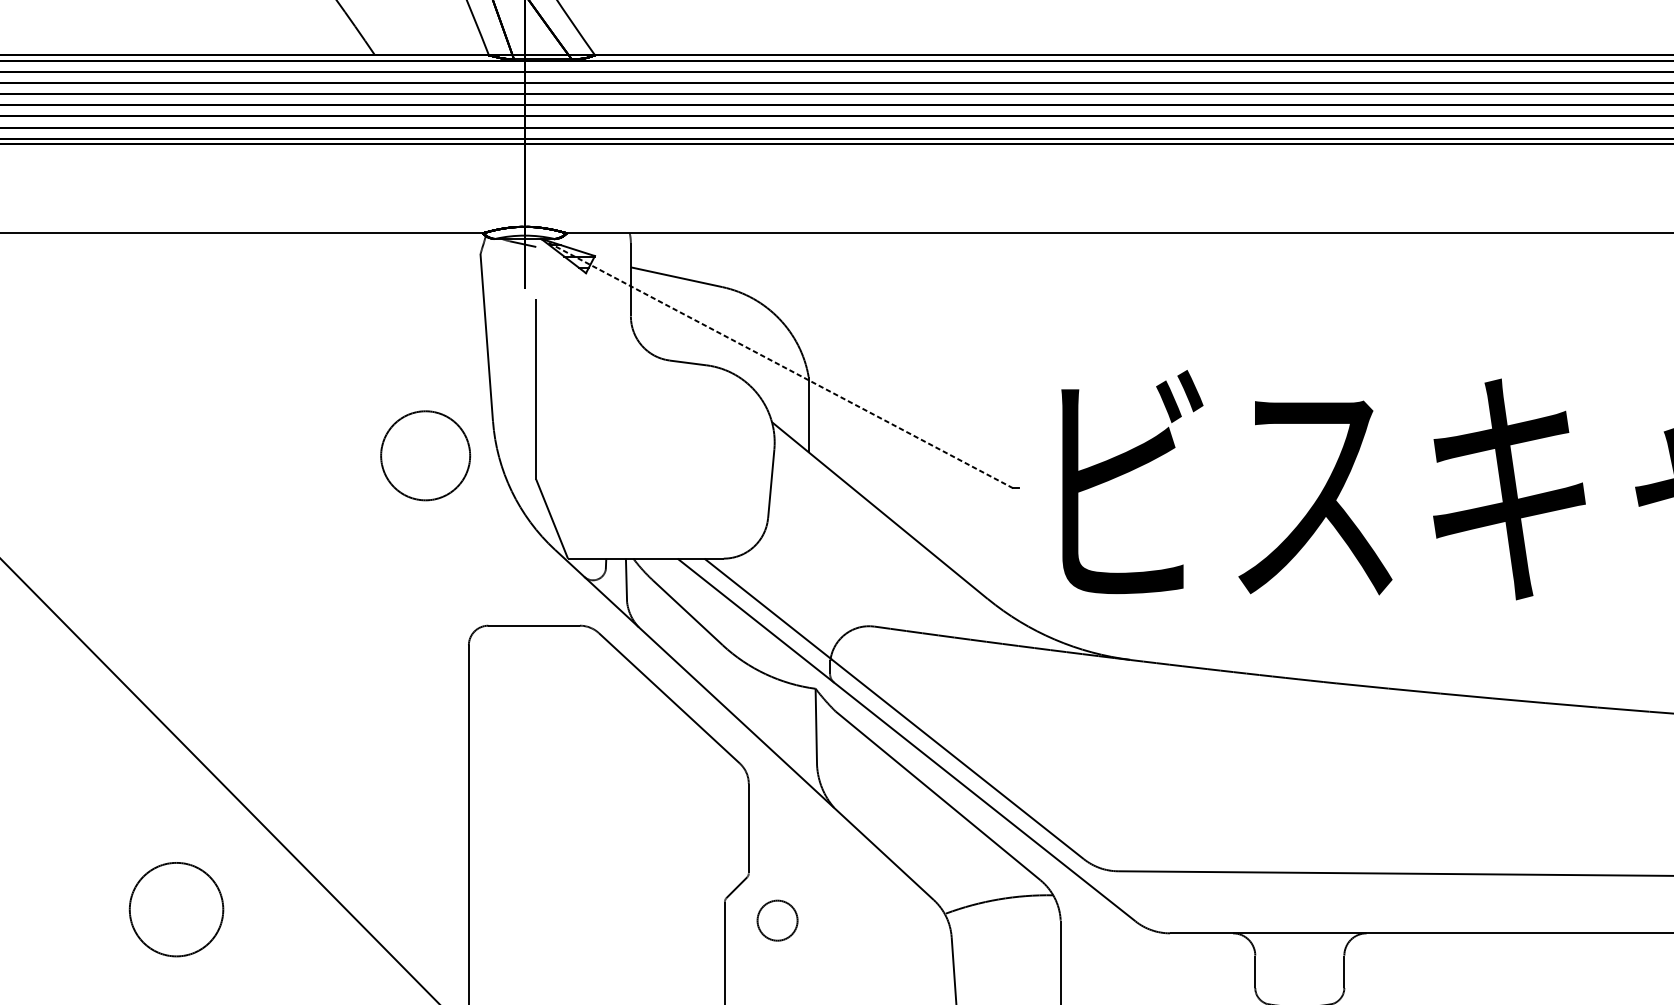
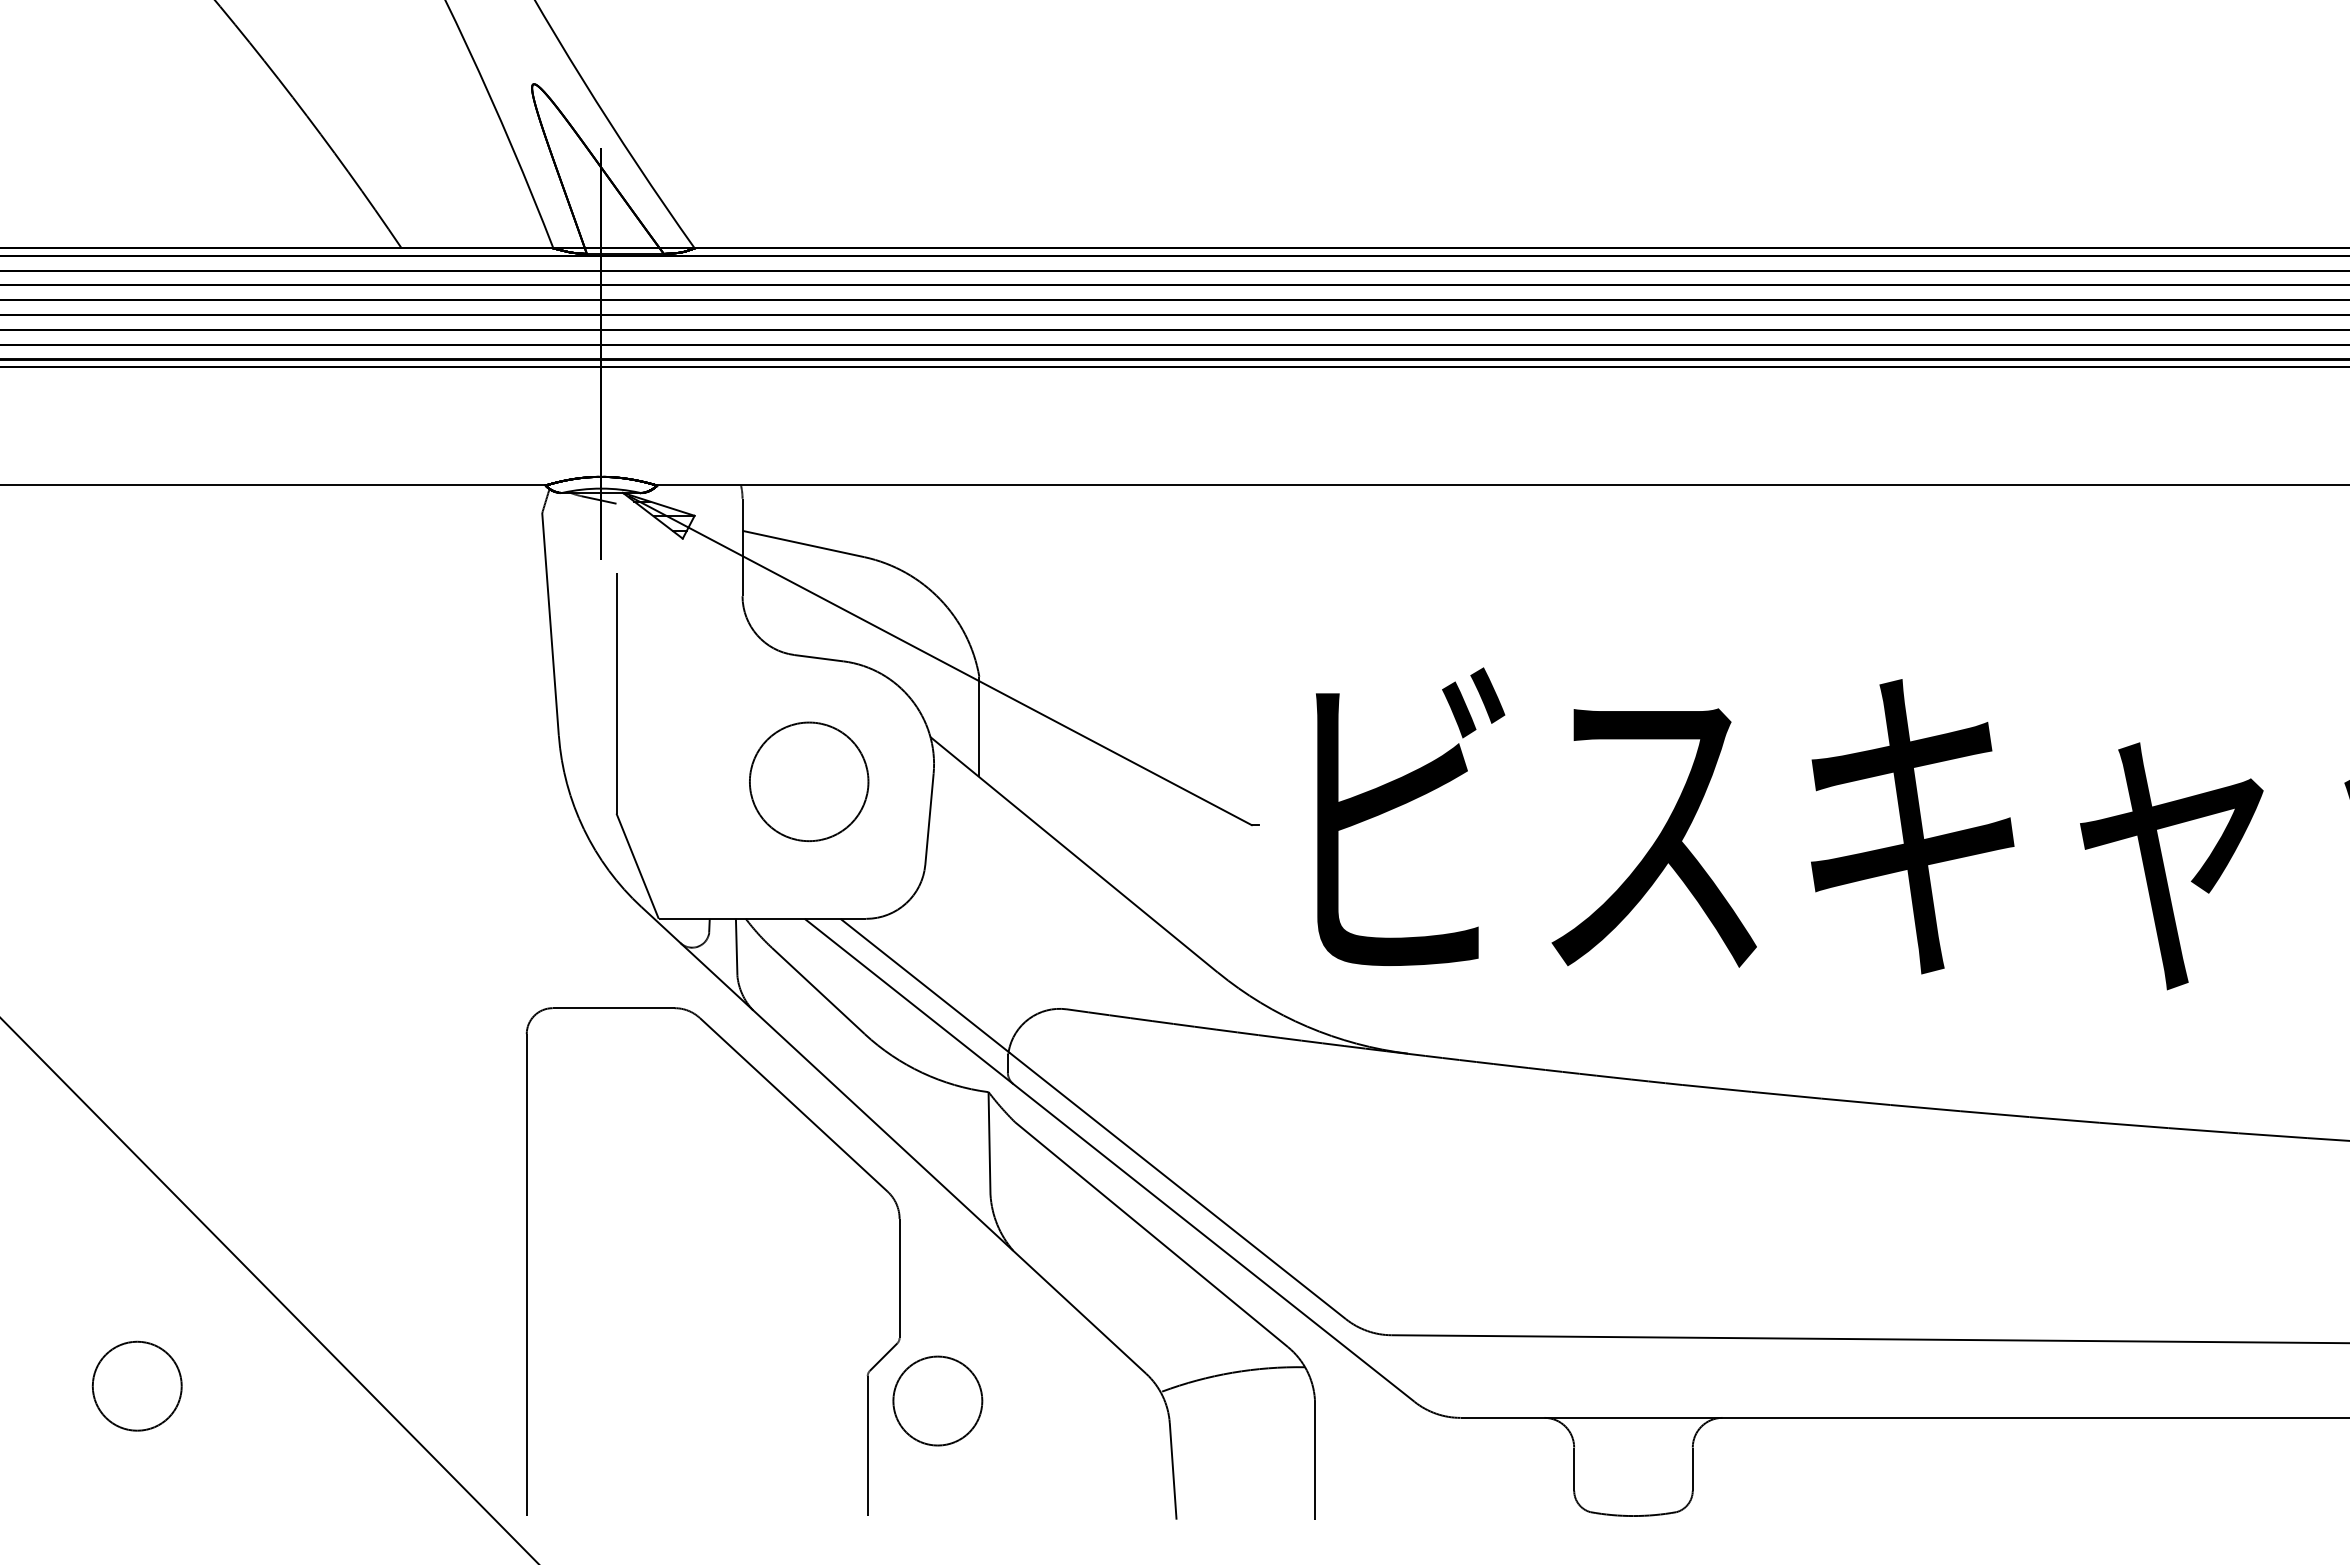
line: (779, 364) -> (940, 660), dashed -> solid
part: (425, 455) -> (809, 781), moved
part: (175, 909) -> (136, 1385), size x0.71
part: (777, 920) -> (937, 1400), size x1.67

